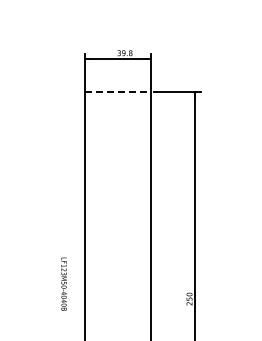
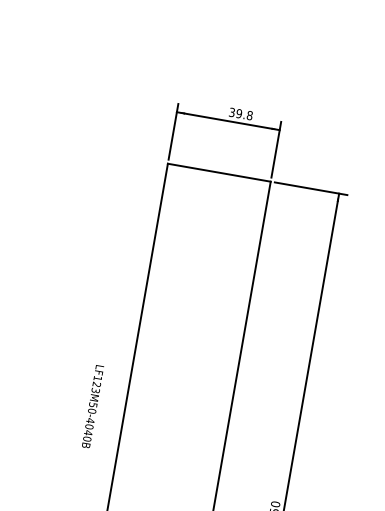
line: (118, 92) -> (220, 173), dashed -> solid
text: (63, 283) -> (92, 405), moved

